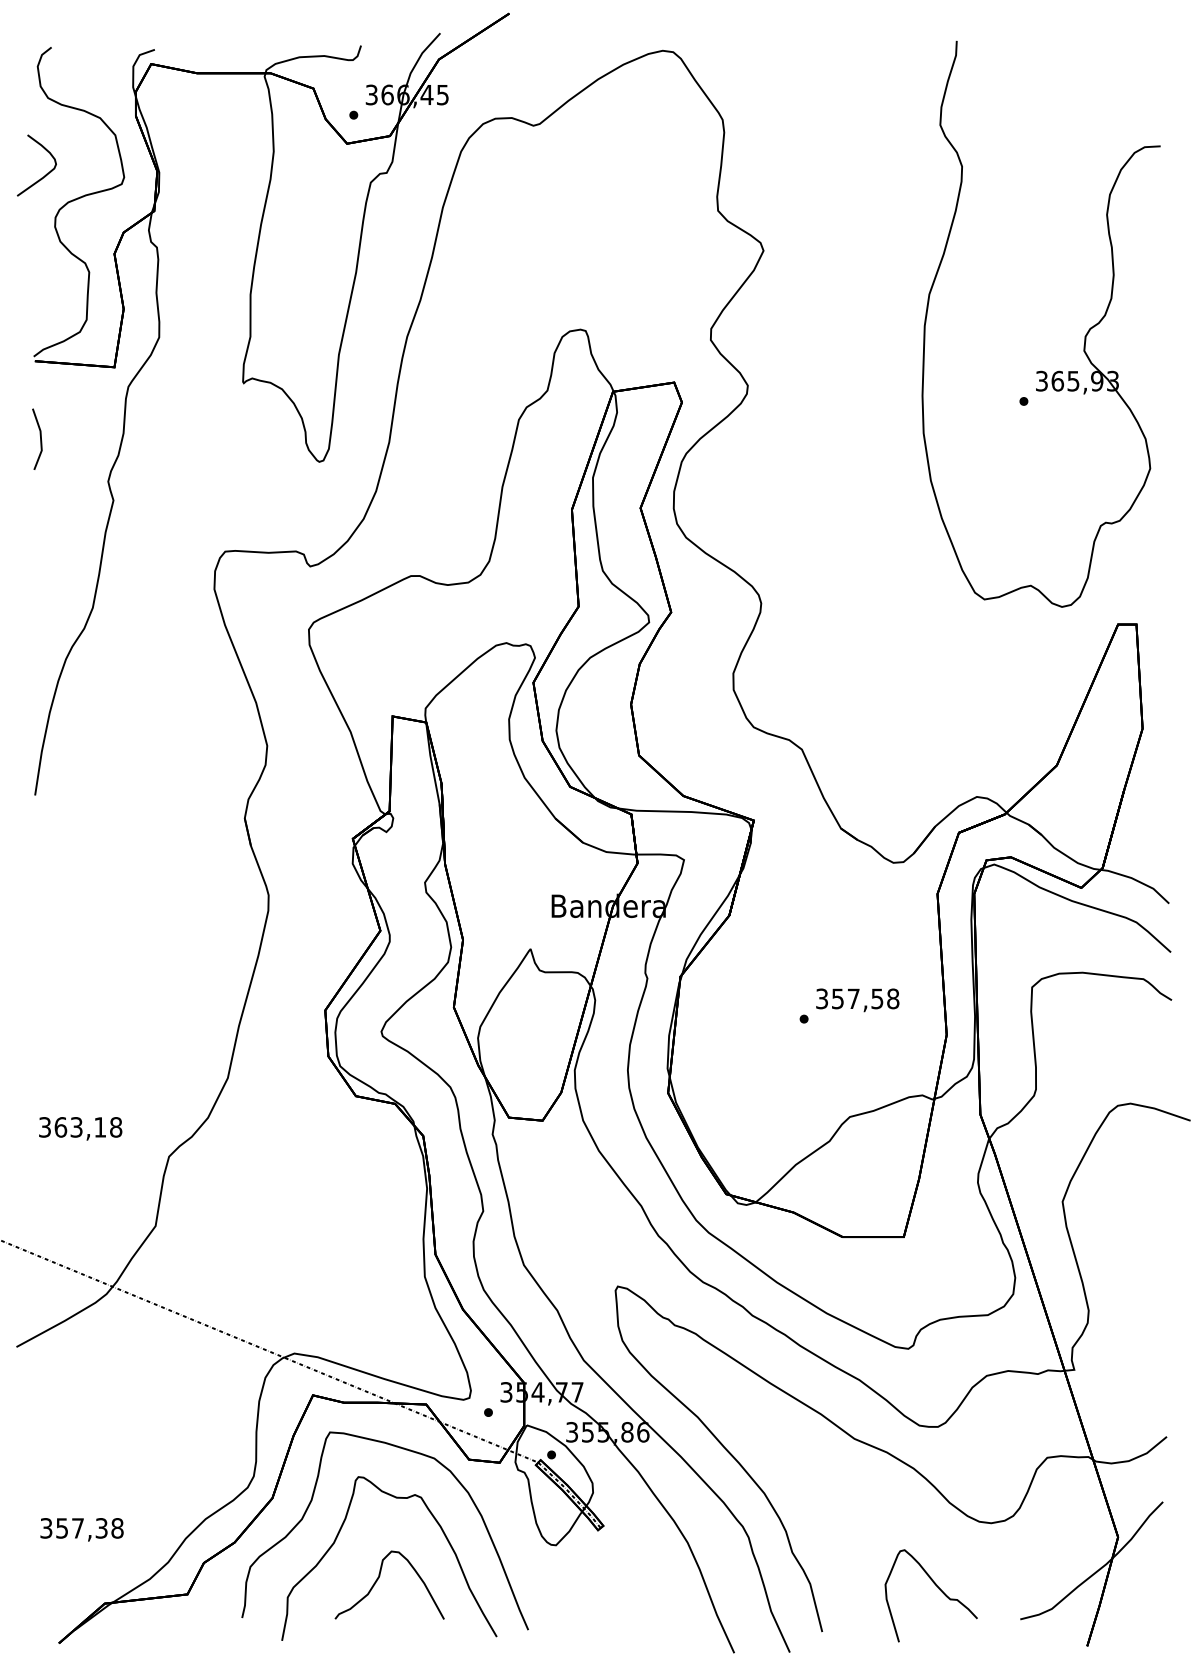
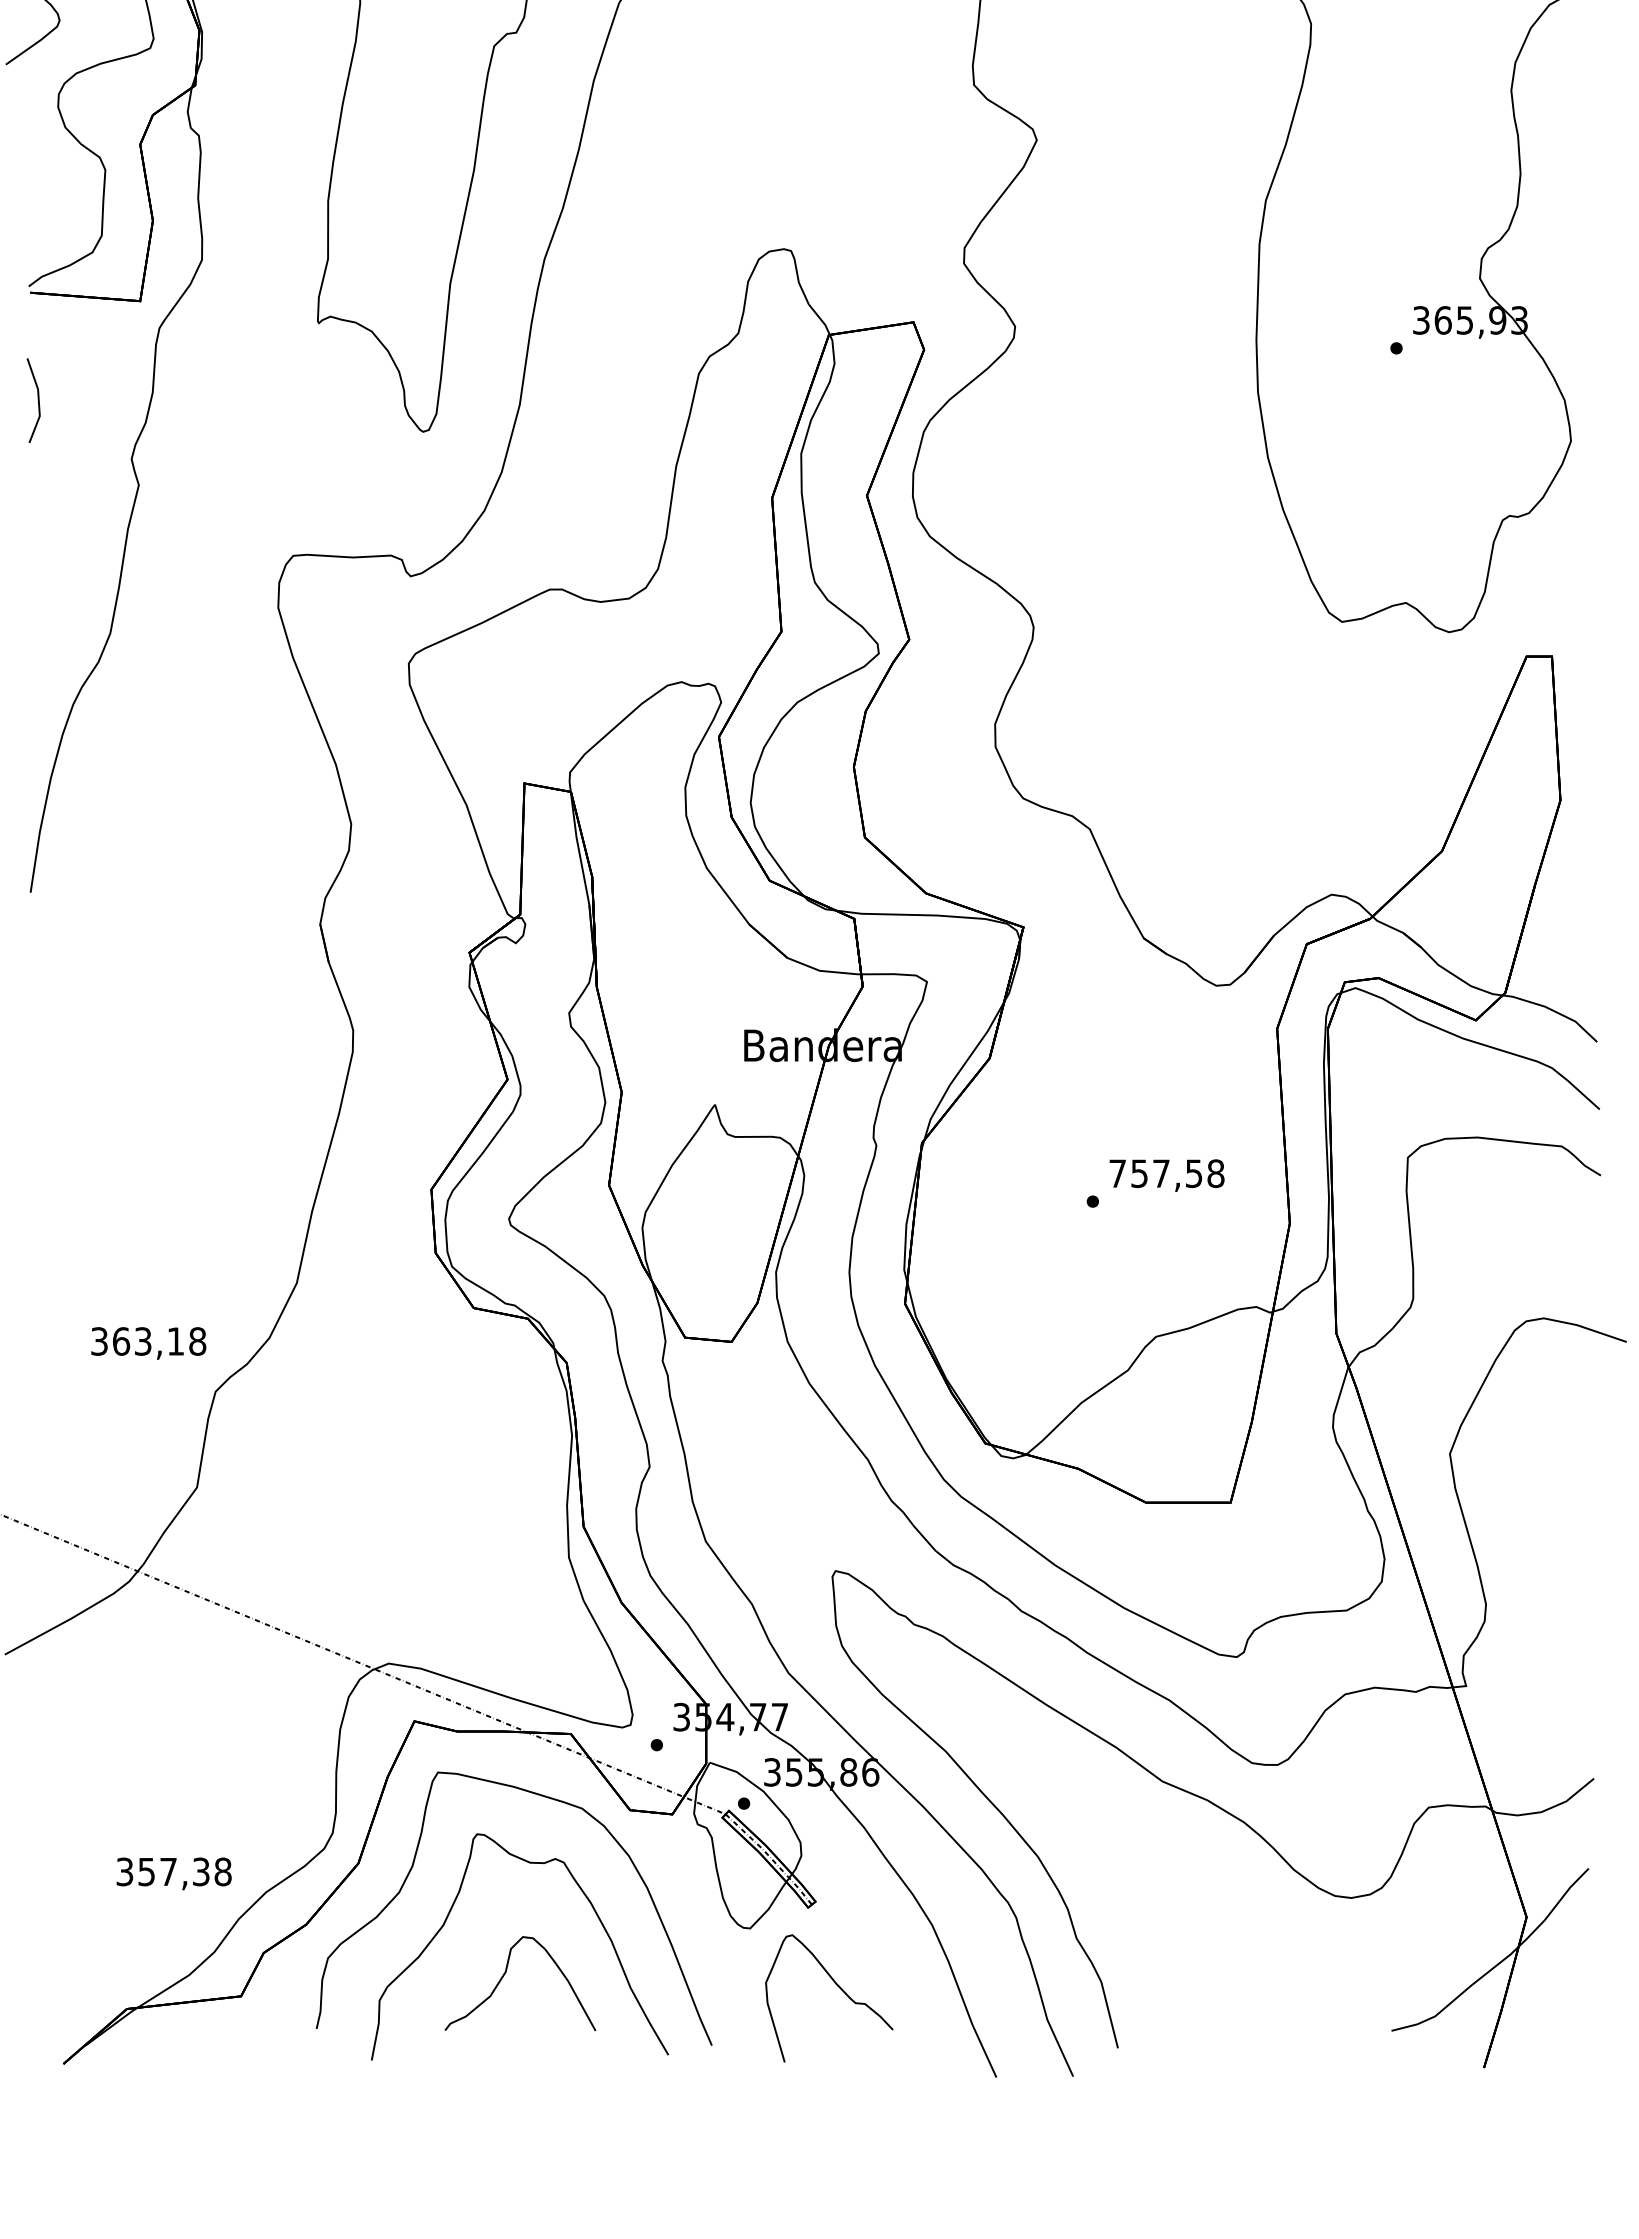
text: (821, 998) -> (1116, 1173), 357,58 -> 757,58
text: (80, 1128) -> (148, 1343), moved
text: (81, 1529) -> (173, 1873), moved
curve: (937, 1587) -> (837, 1986), moved

